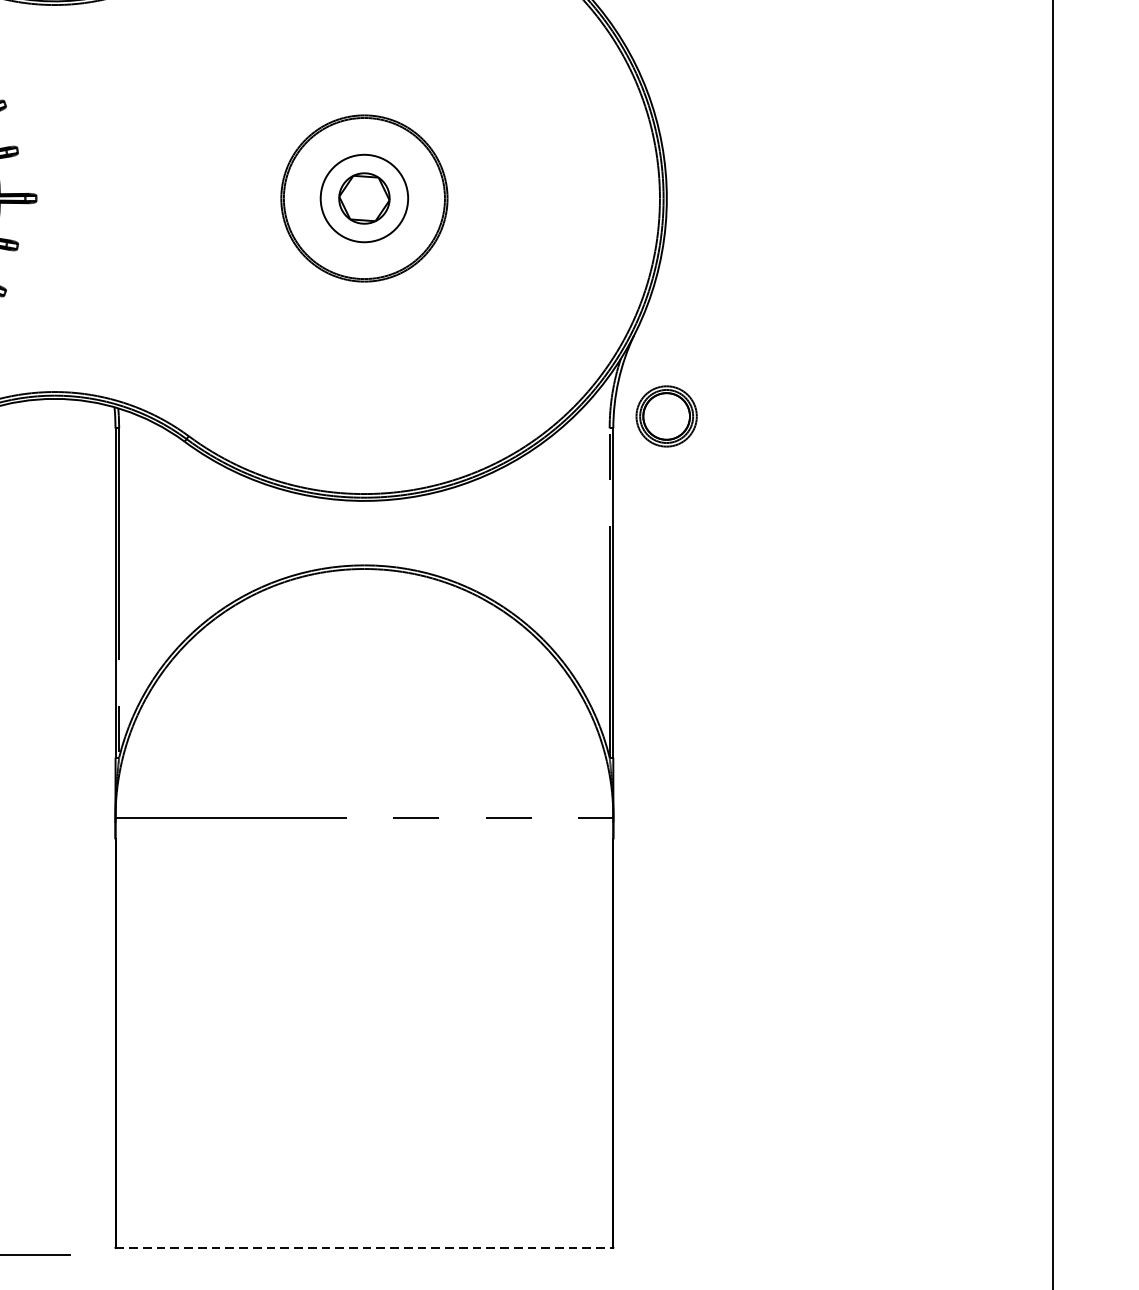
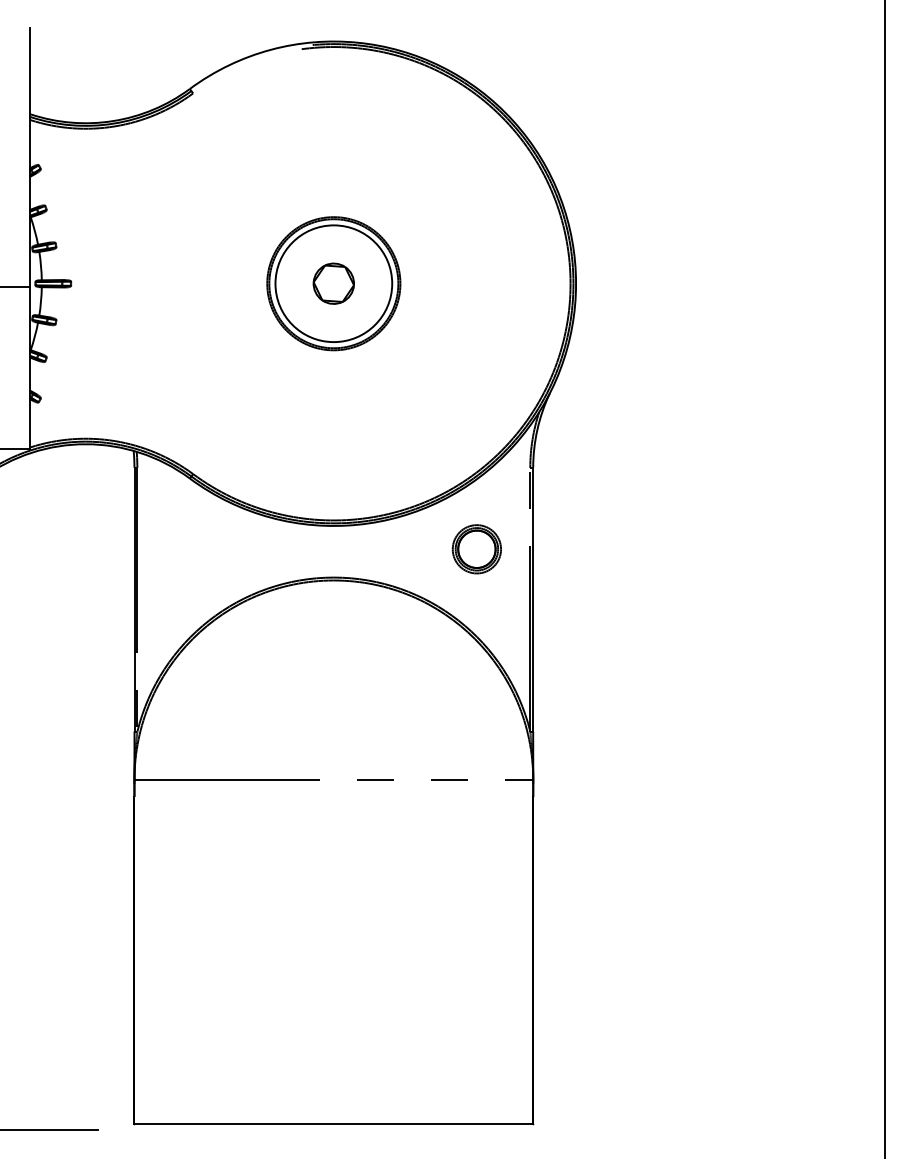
circle: (363, 198) -> (333, 283), size x1.67
part: (666, 416) -> (476, 549), moved
line: (365, 1248) -> (334, 1124), dashed -> solid

